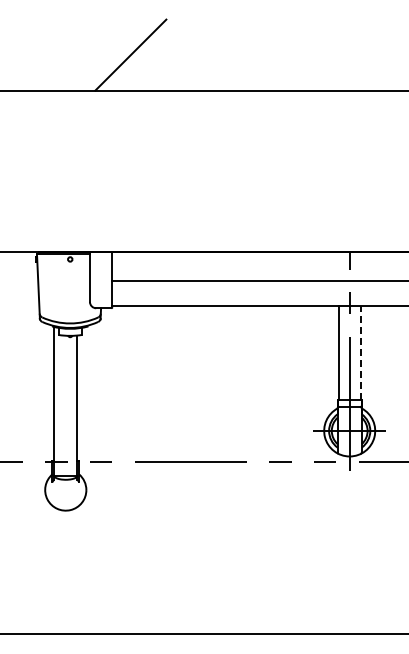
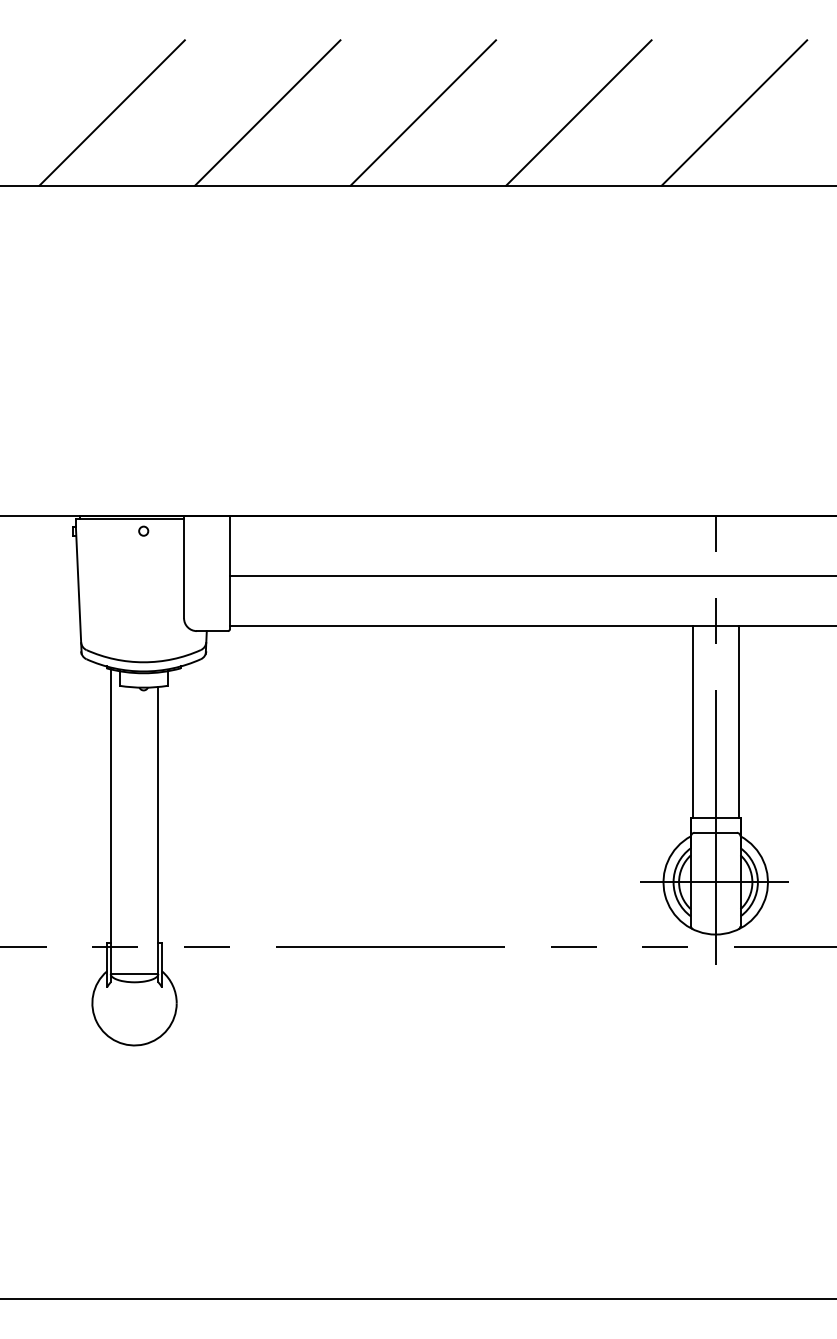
line: (54, 54) -> (111, 111), added
line: (206, 54) -> (422, 111), added
line: (282, 54) -> (578, 111), added
line: (358, 54) -> (733, 111), added
line: (360, 352) -> (737, 721), dashed -> solid

